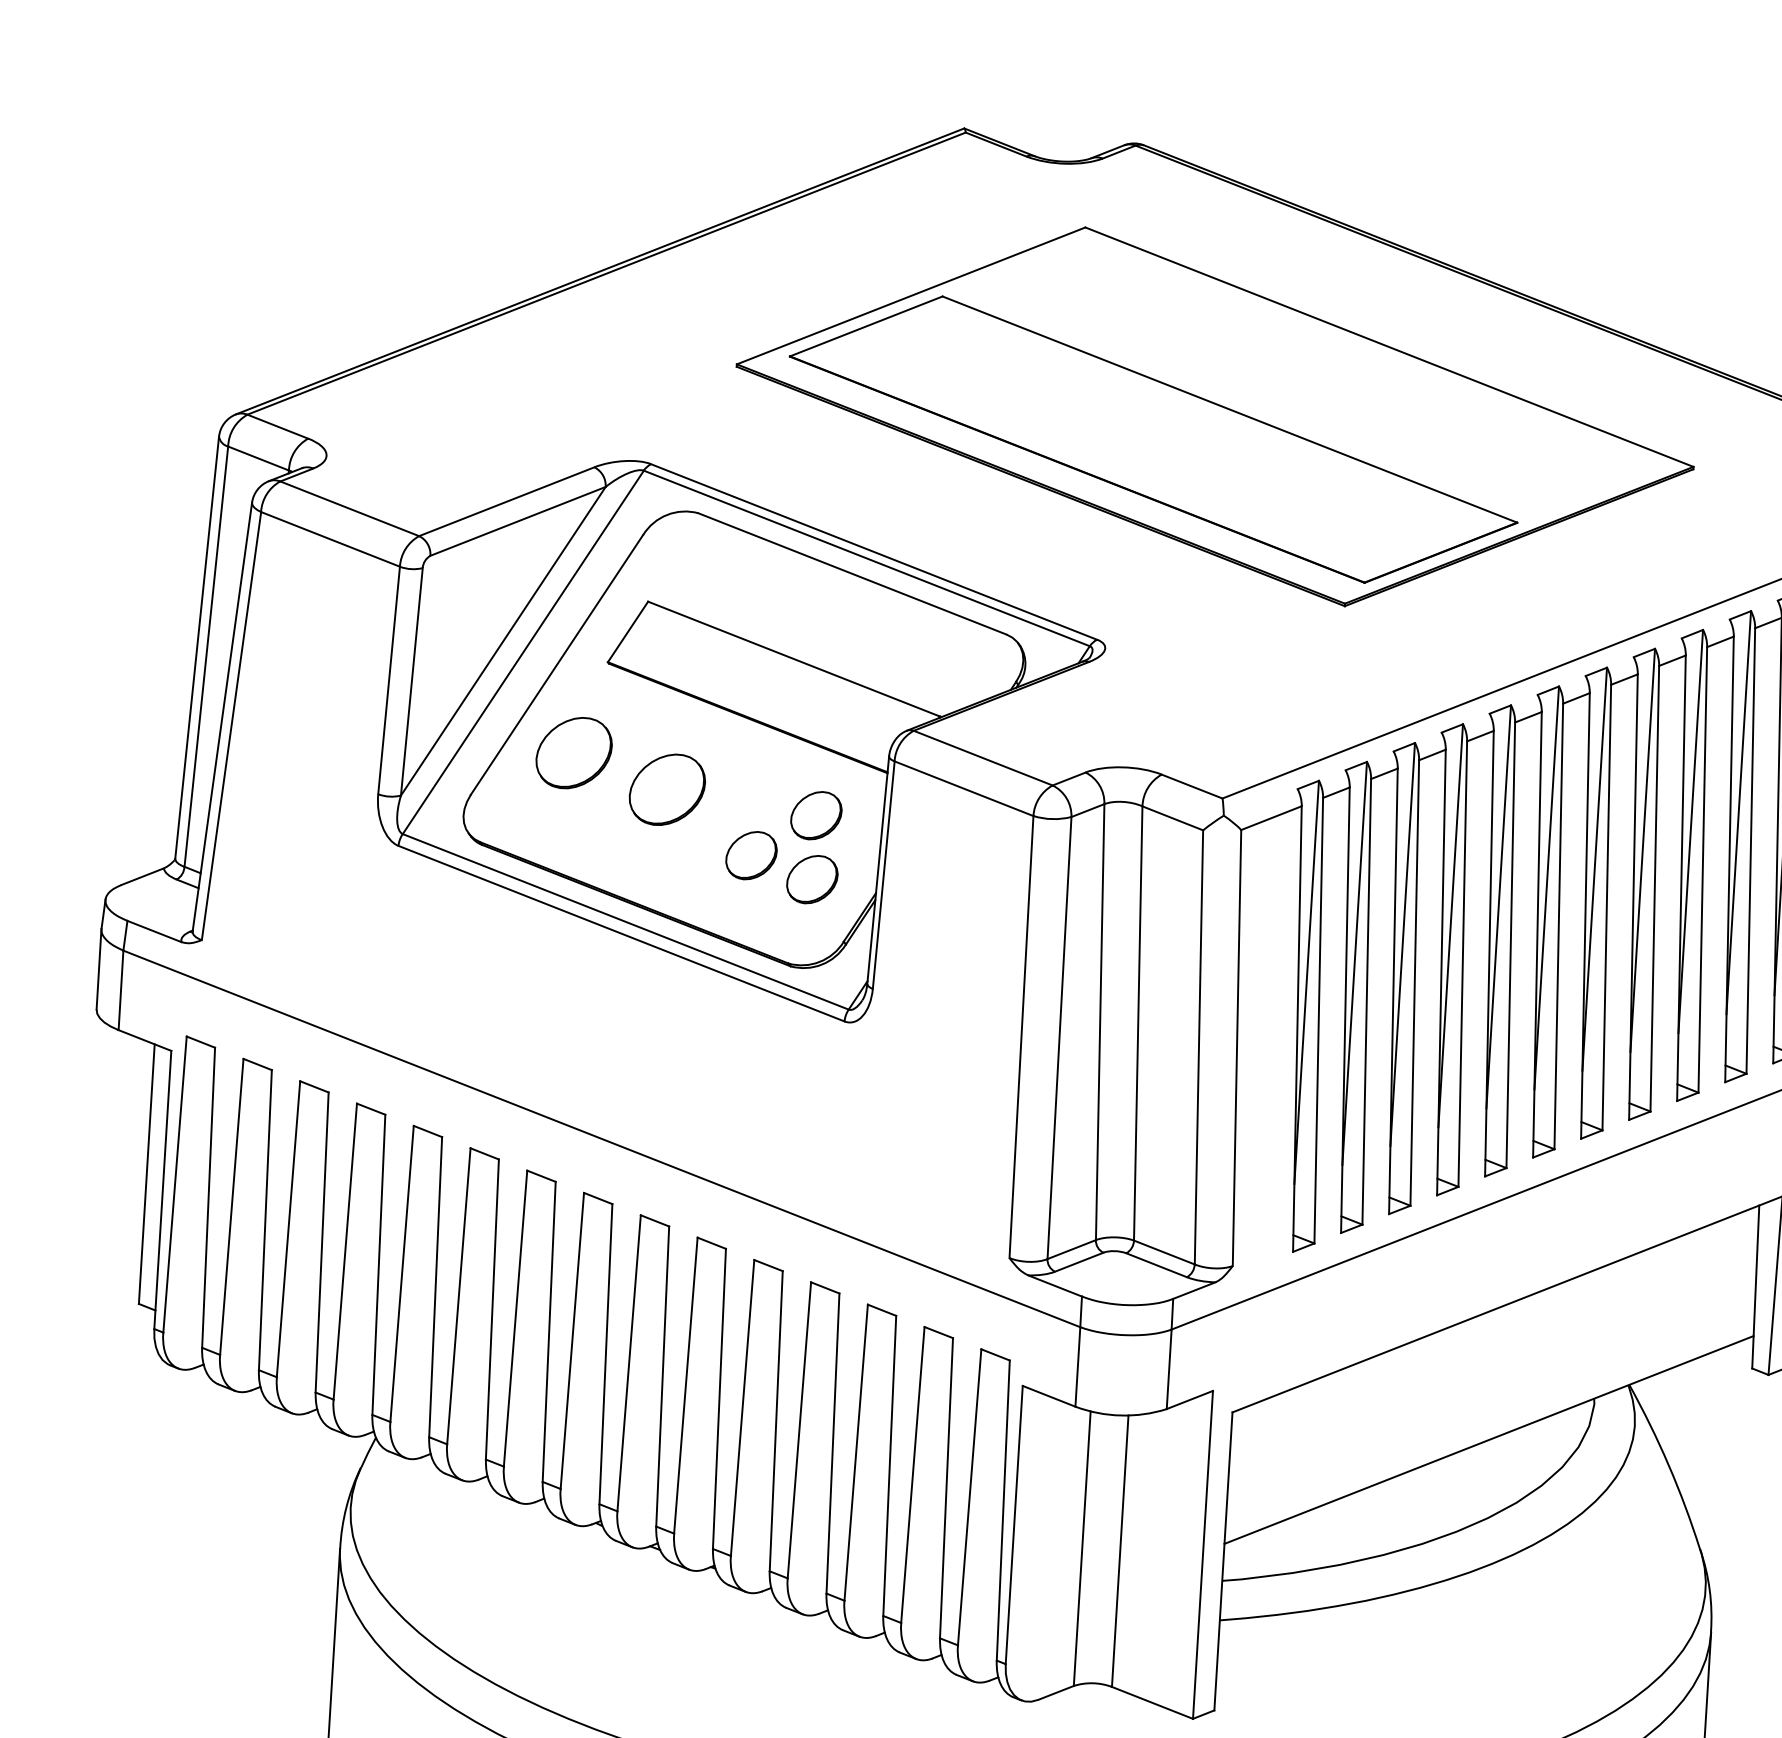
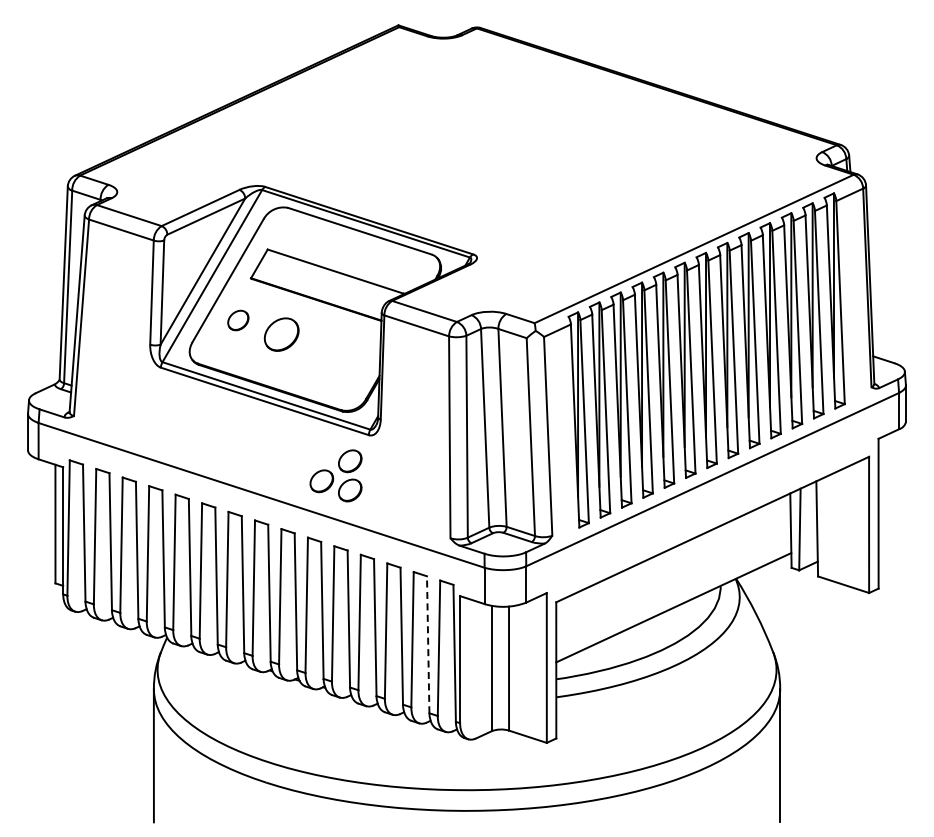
part: (1214, 416) -> (520, 149), removed
part: (574, 753) -> (238, 320), size x0.6
part: (782, 844) -> (335, 475), moved
line: (947, 1487) -> (428, 644), solid -> dashed

